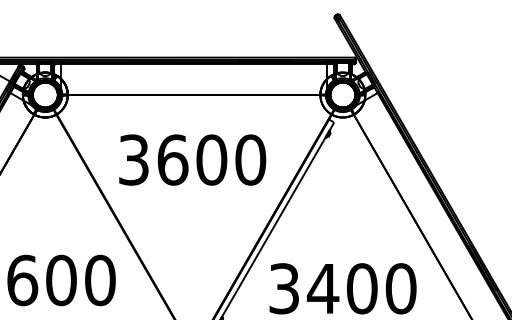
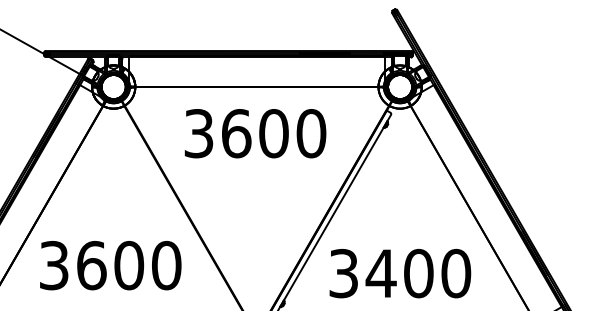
text: (192, 159) -> (255, 133), moved

